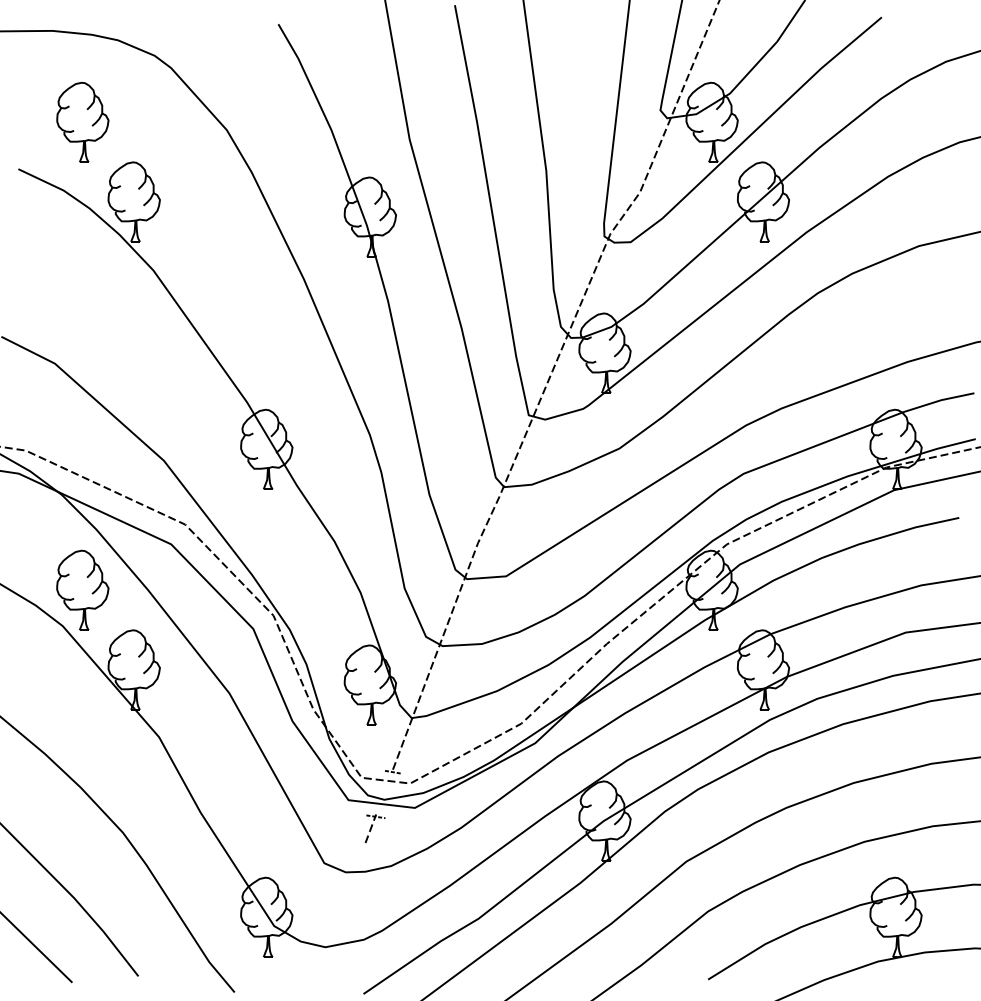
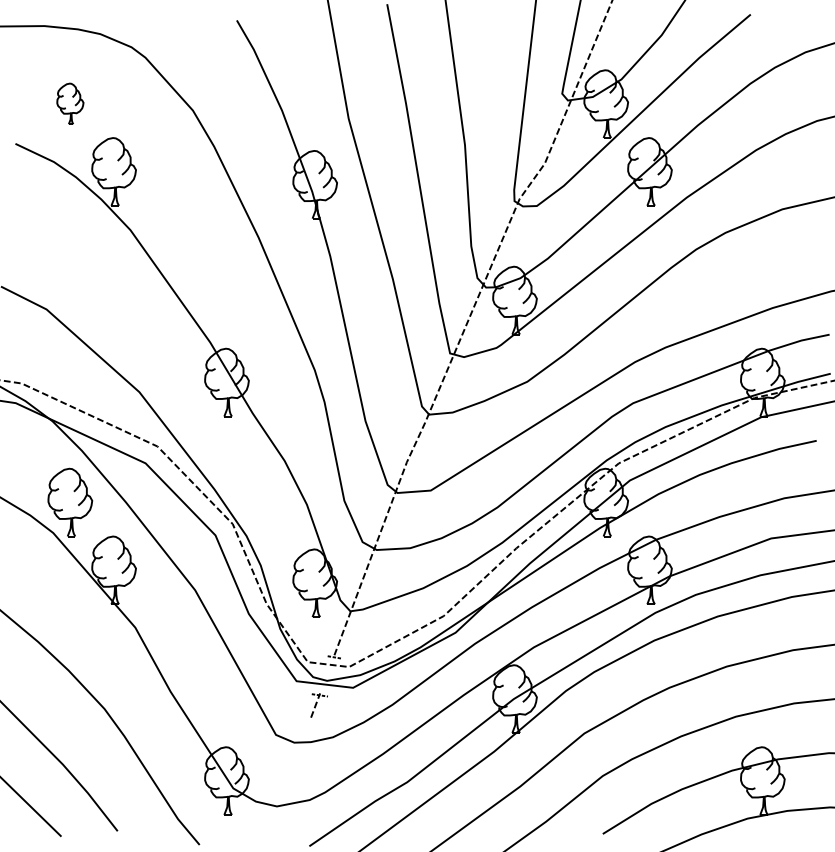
part: (82, 121) -> (70, 103), size x0.6

